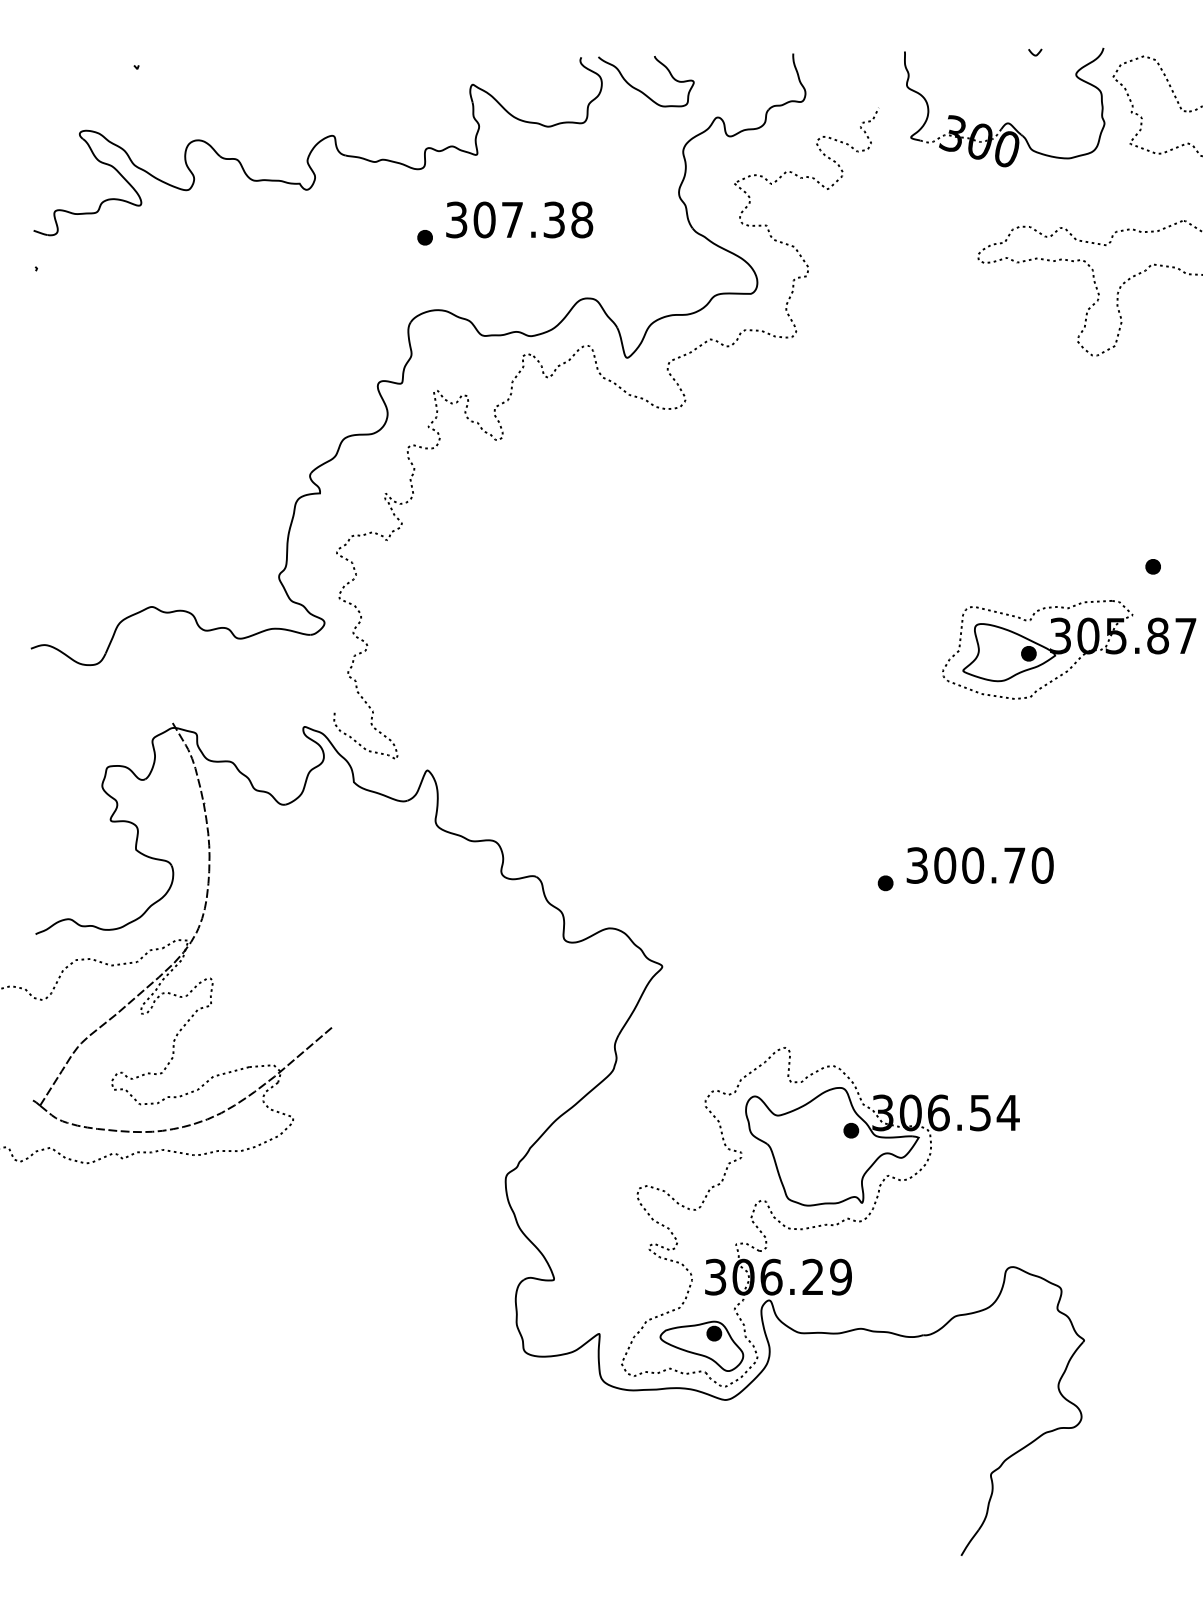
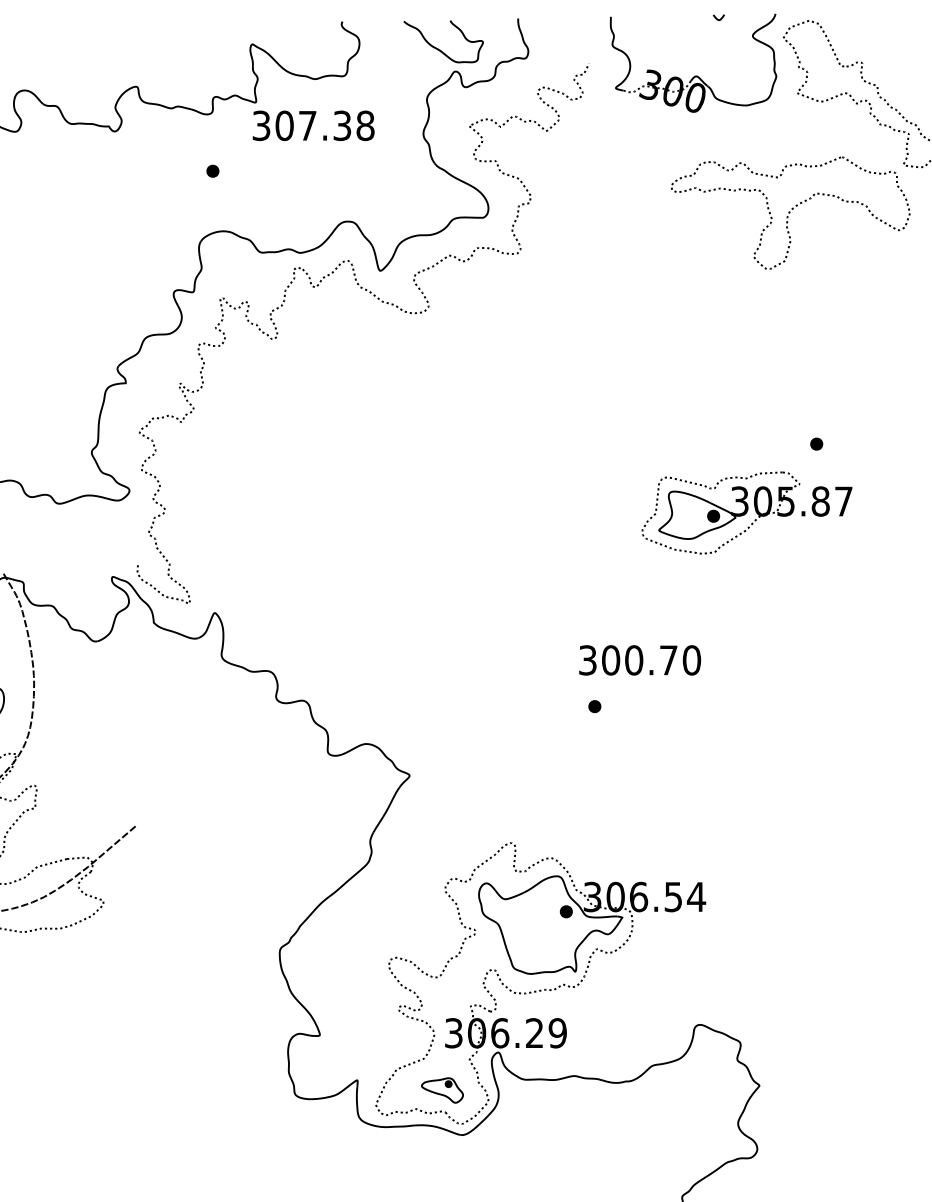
curve: (641, 90) -> (439, 49), moved
text: (519, 219) -> (313, 125), moved
text: (979, 865) -> (639, 660), moved
part: (701, 1345) -> (442, 1089), size x0.6

